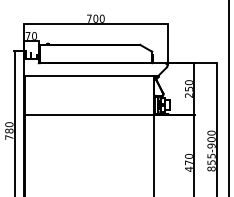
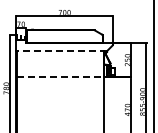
line: (91, 76) -> (61, 51), solid -> dashed
line: (89, 114) -> (60, 77), solid -> dashed

